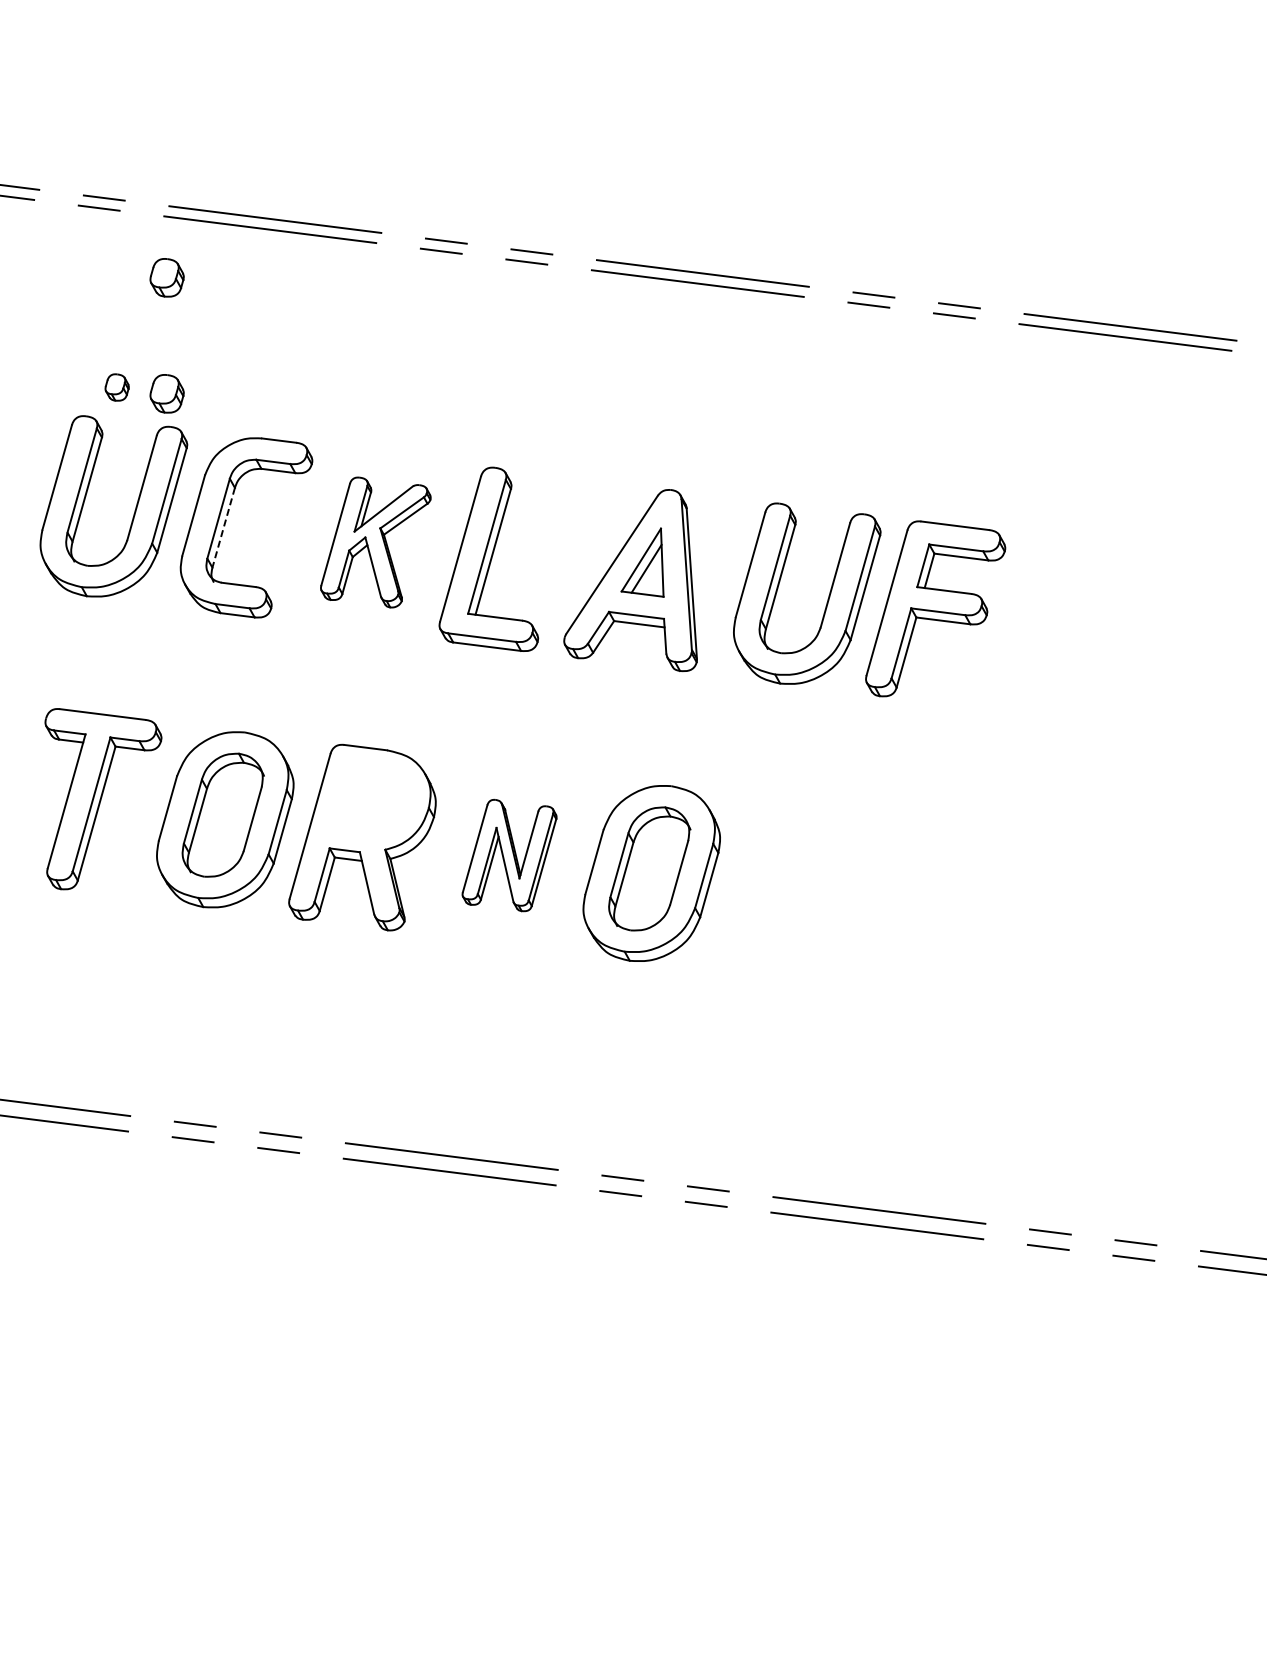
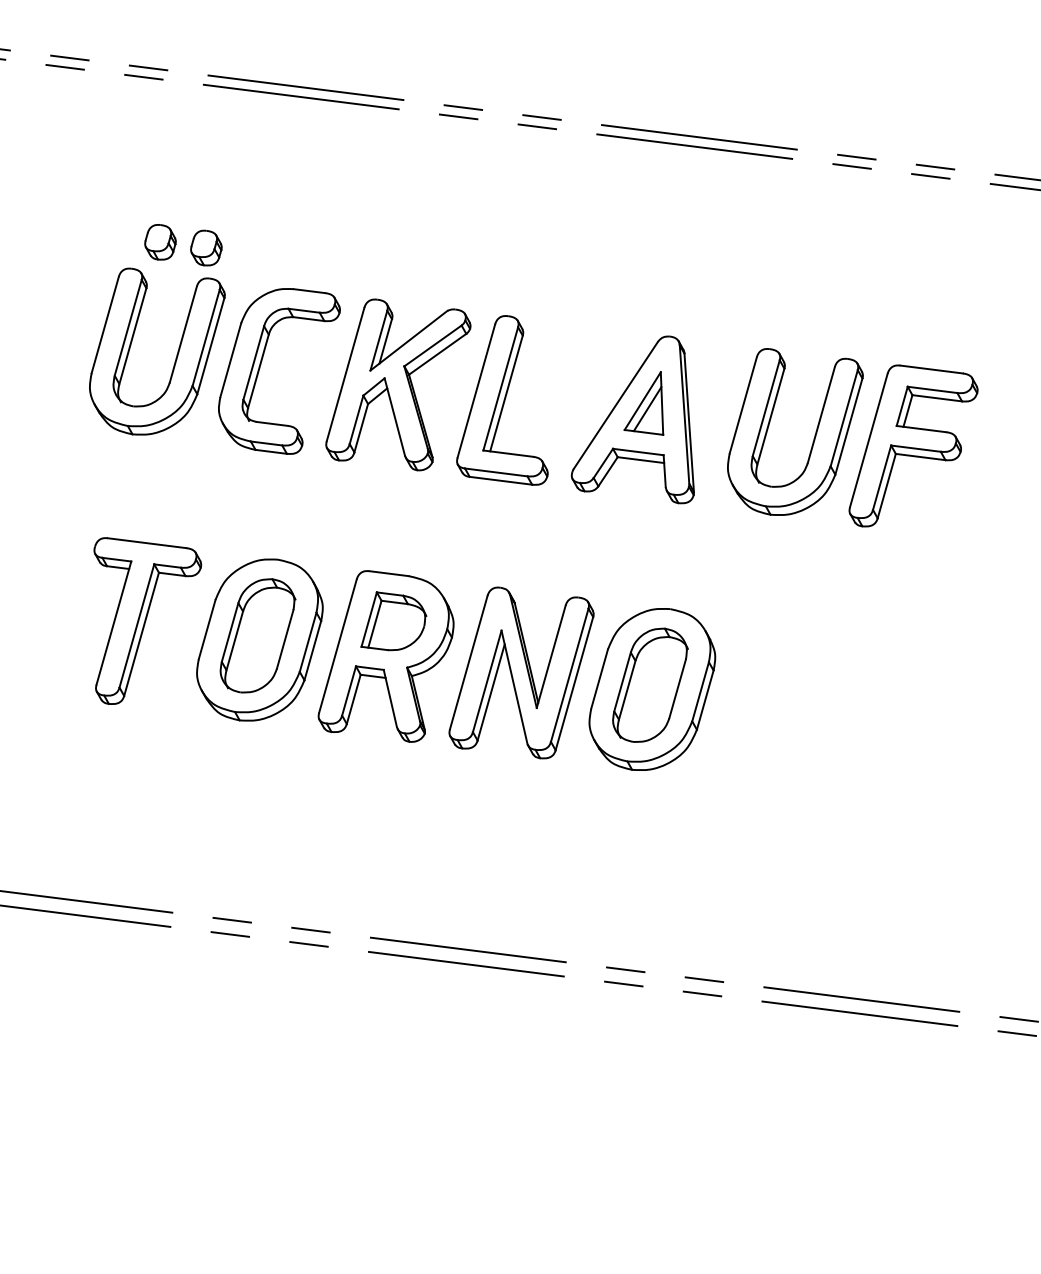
part: (166, 277) -> (205, 141), removed
part: (116, 387) -> (159, 242), size x1.43
line: (223, 528) -> (258, 372), dashed -> solid
part: (375, 542) -> (398, 384), size x1.43
part: (370, 798) -> (393, 620), added
part: (509, 855) -> (521, 672), size x1.67

